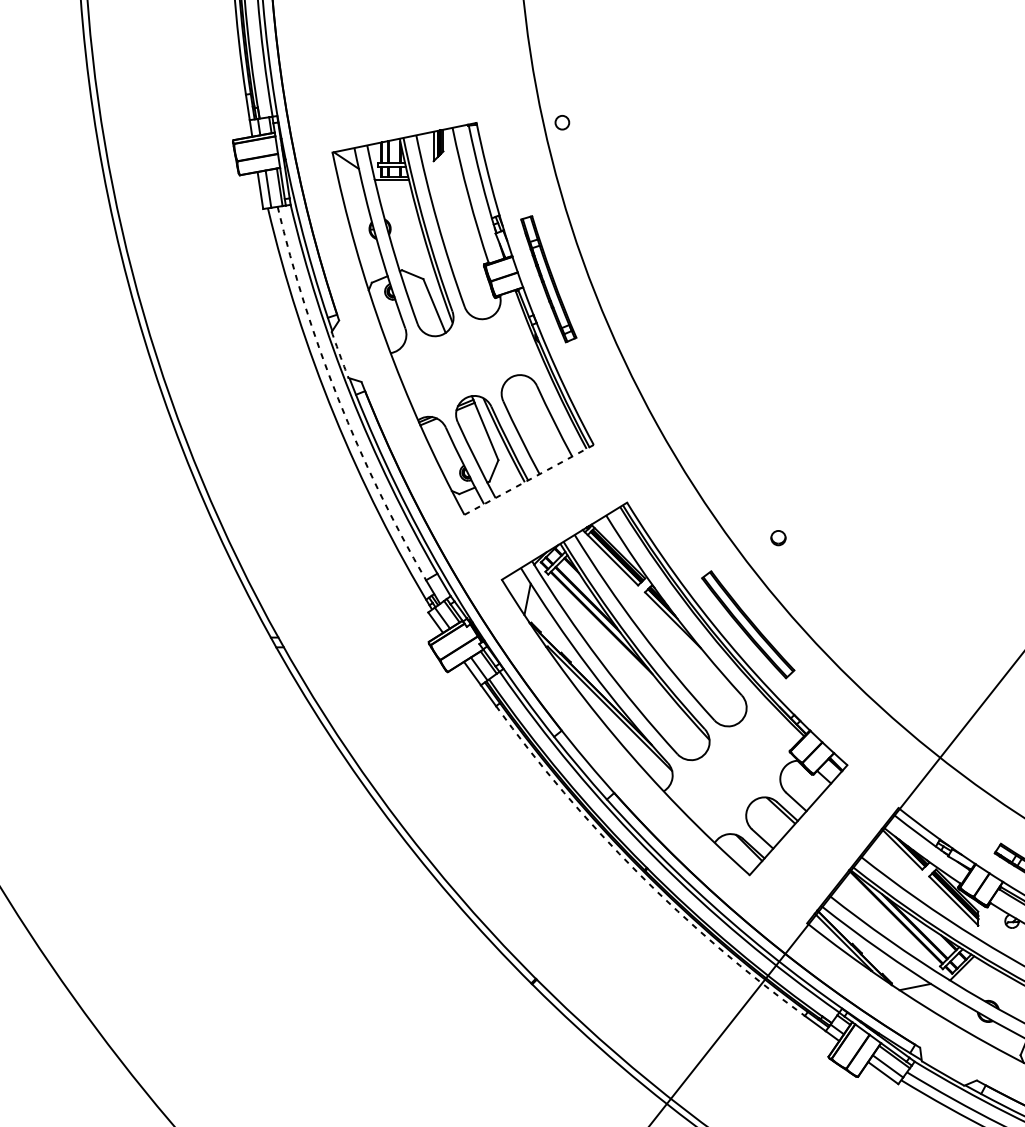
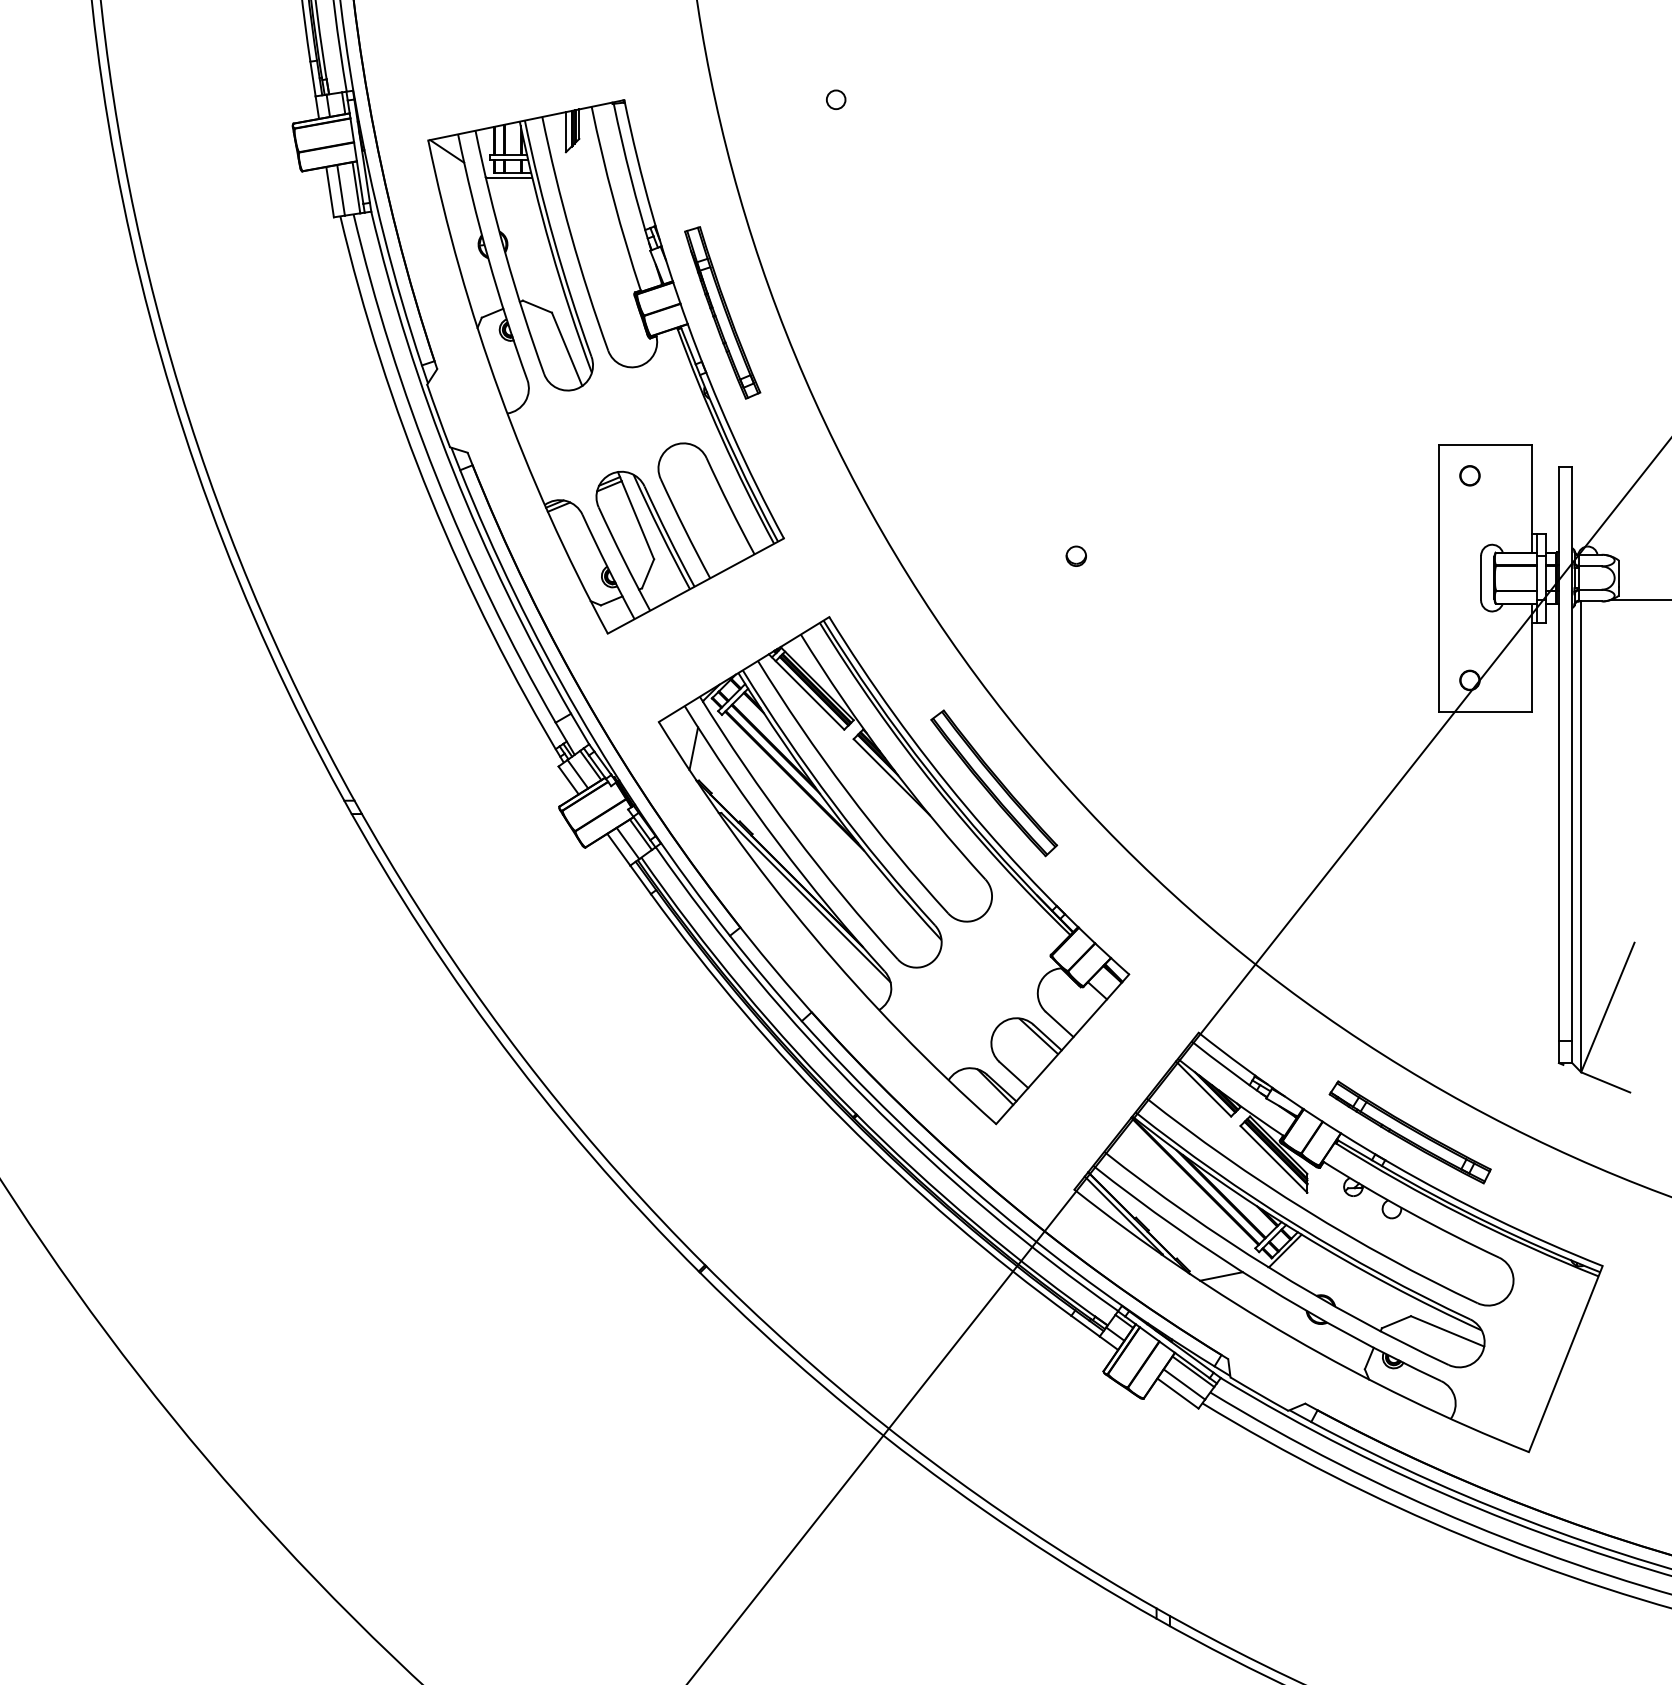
circle: (562, 122) -> (836, 99), moved
arc: (340, 355) -> (438, 416), dashed -> solid
arc: (338, 398) -> (436, 475), dashed -> solid
line: (529, 479) -> (696, 585), dashed -> solid
part: (777, 537) -> (1075, 555), moved
arc: (638, 873) -> (844, 1121), dashed -> solid

